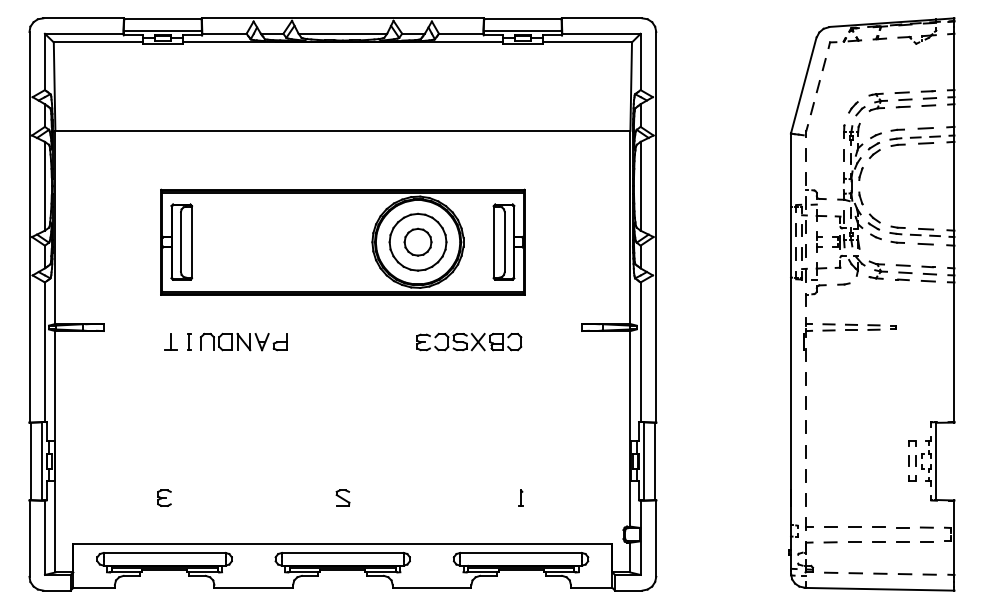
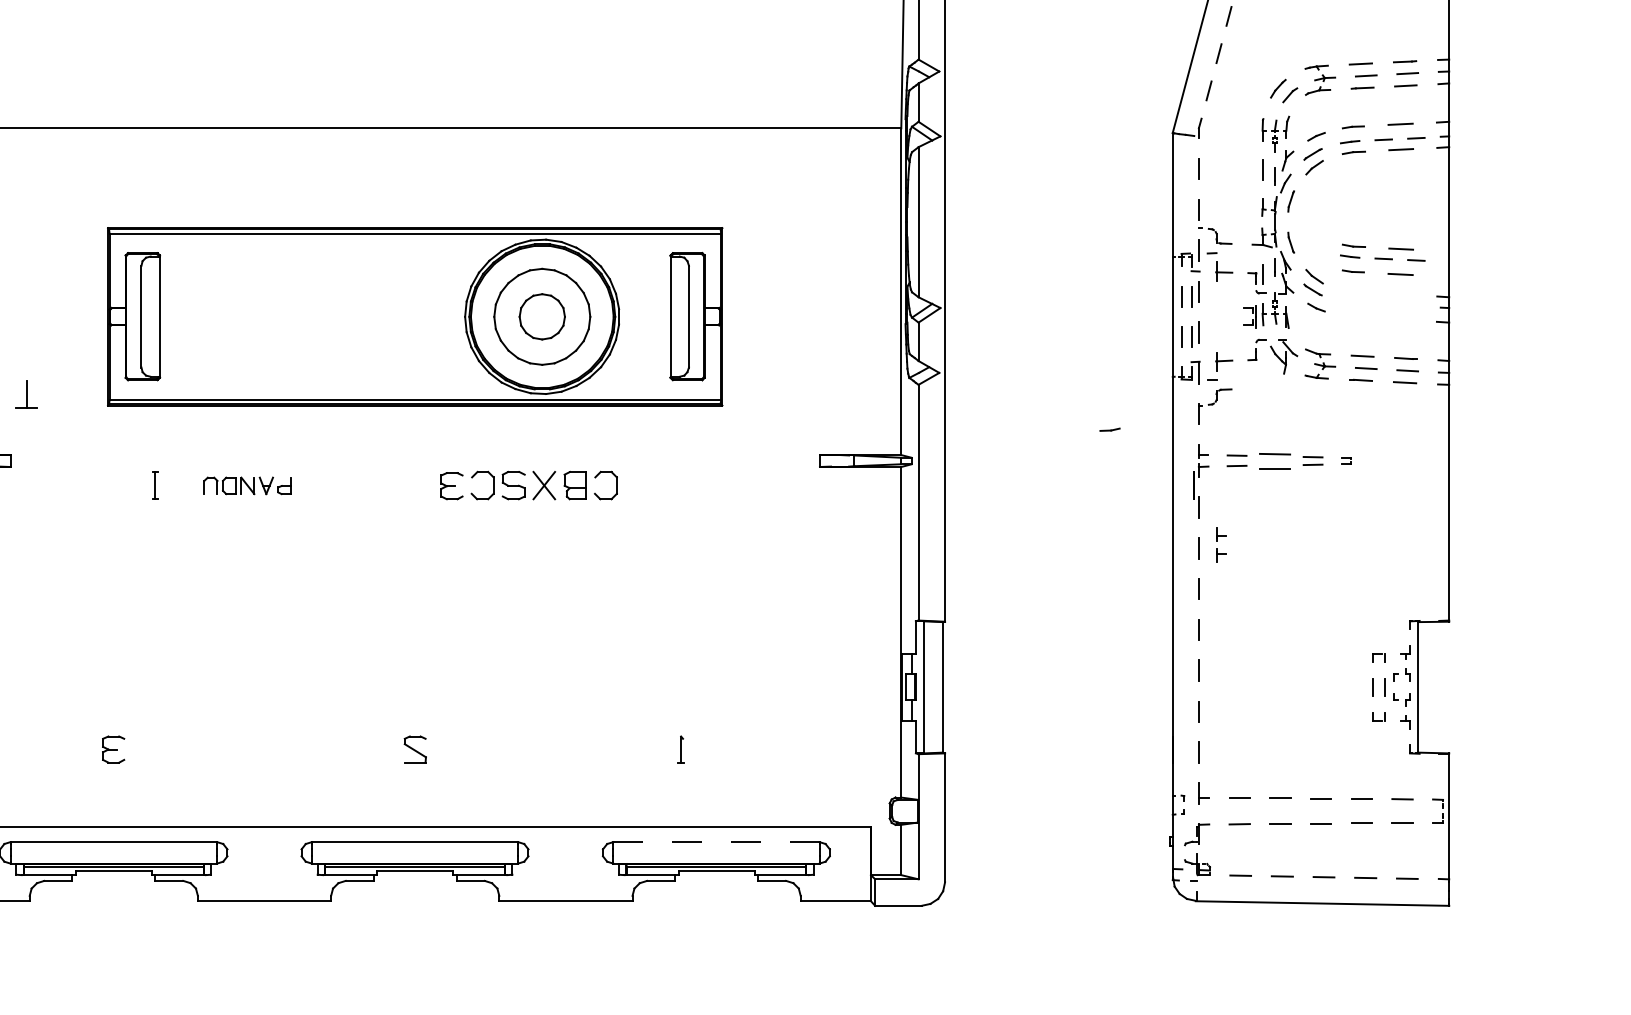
part: (914, 235) -> (1381, 259), moved
part: (819, 241) -> (1220, 543), moved
part: (843, 283) -> (1109, 428), moved
part: (851, 326) -> (1275, 459), size x1.6
part: (170, 341) -> (25, 393), moved
part: (243, 342) -> (247, 486), size x0.6
part: (469, 342) -> (529, 486), moved
part: (520, 497) -> (679, 748), moved
line: (521, 552) -> (717, 841), solid -> dashed

